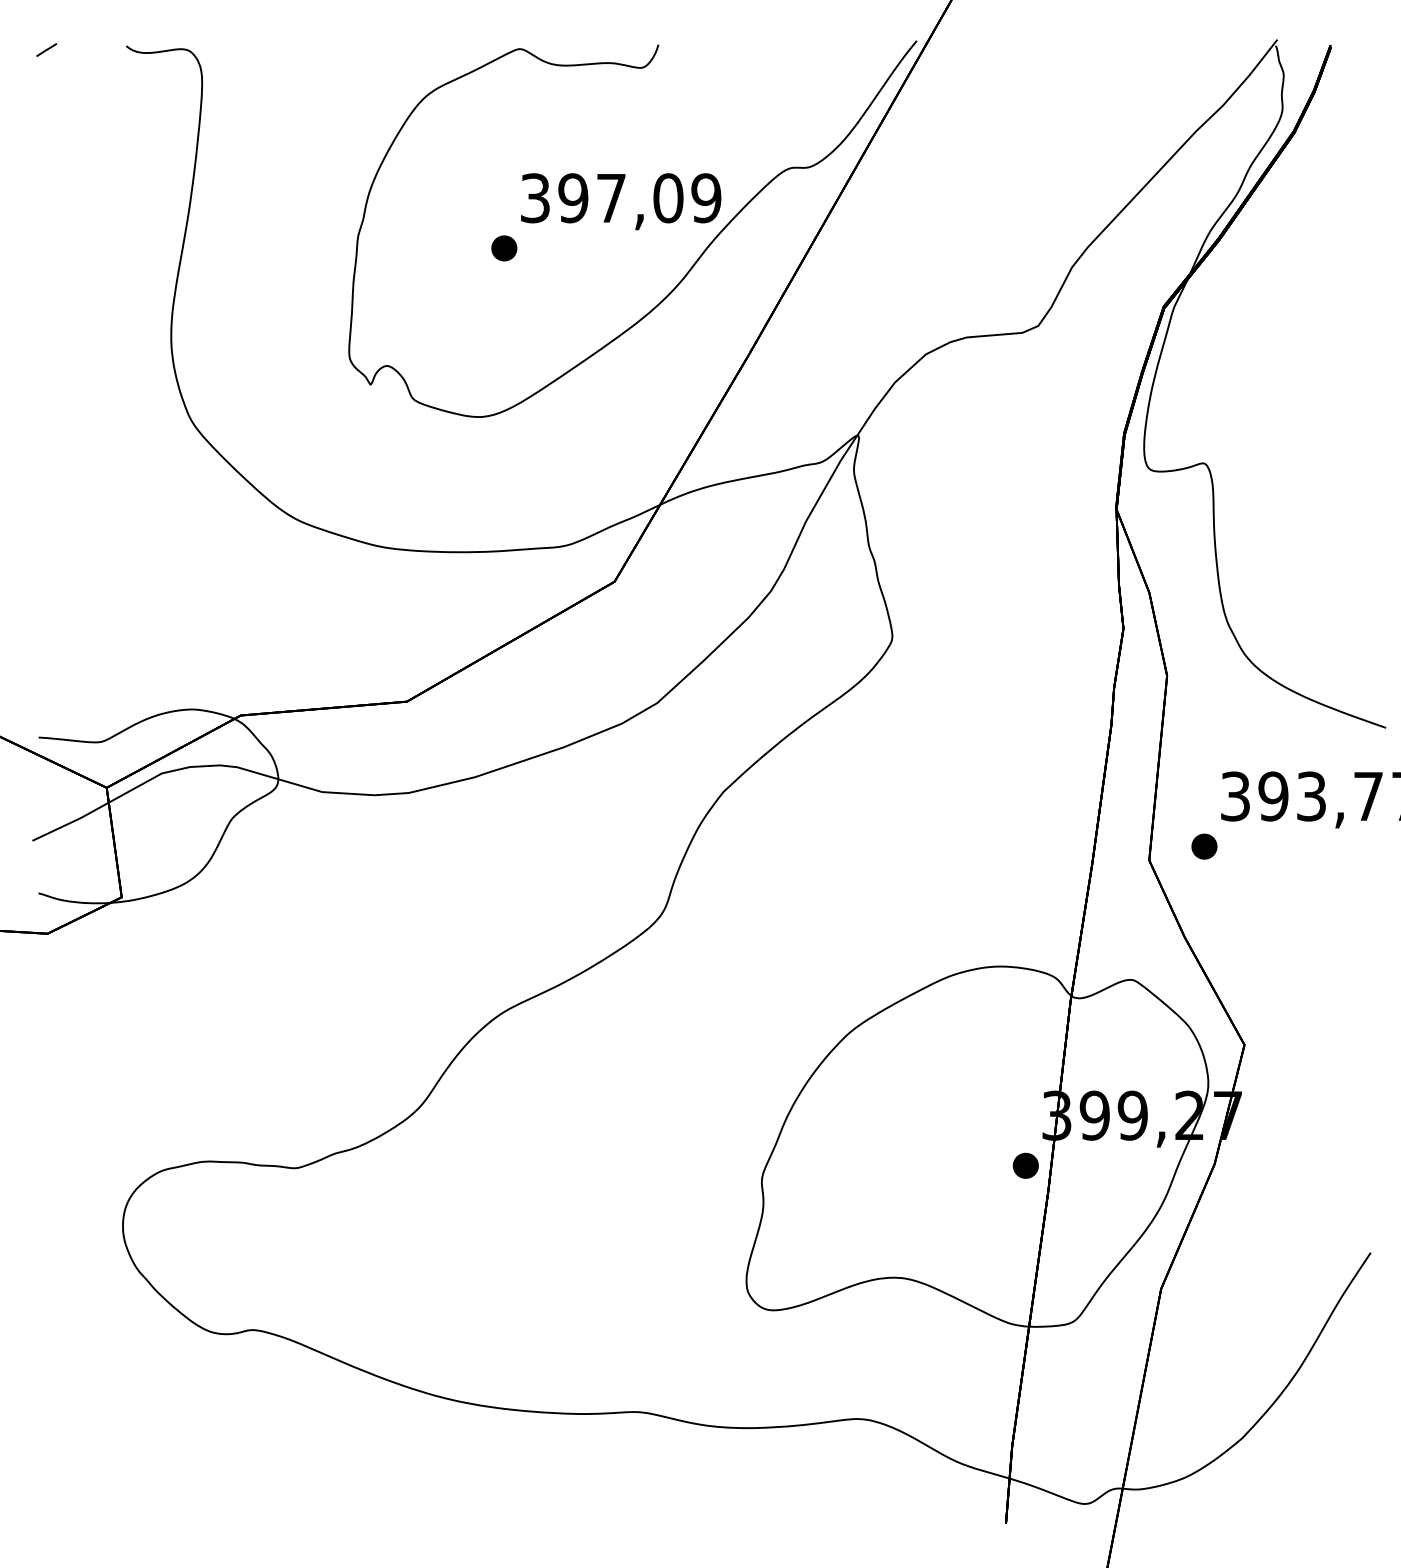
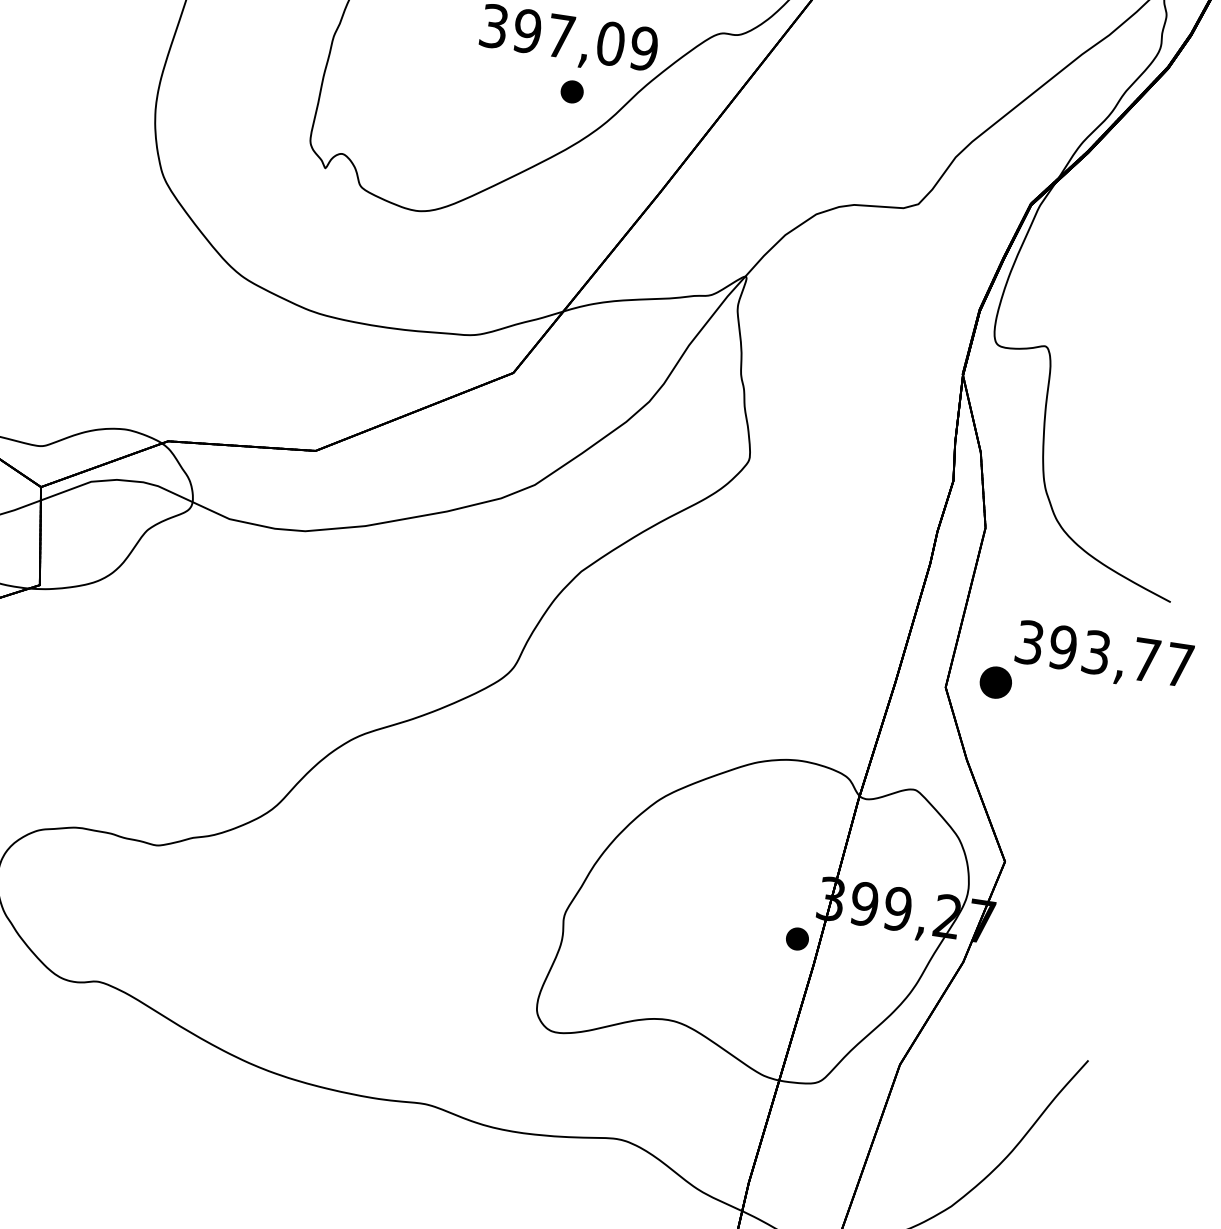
part: (504, 248) -> (572, 92), moved
part: (1204, 846) -> (995, 682), size x1.4

